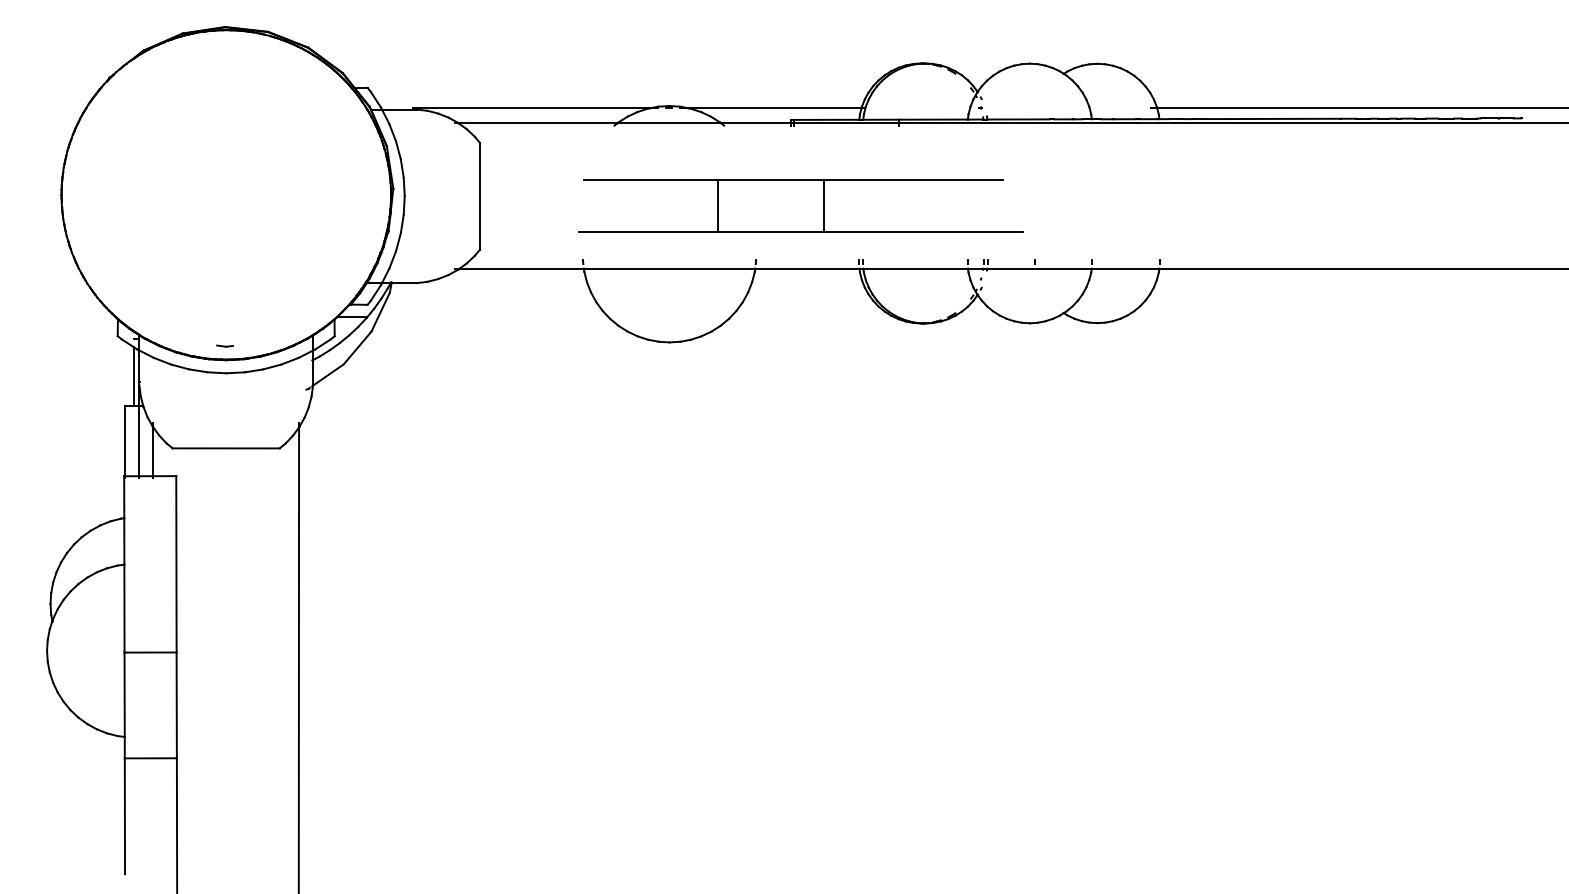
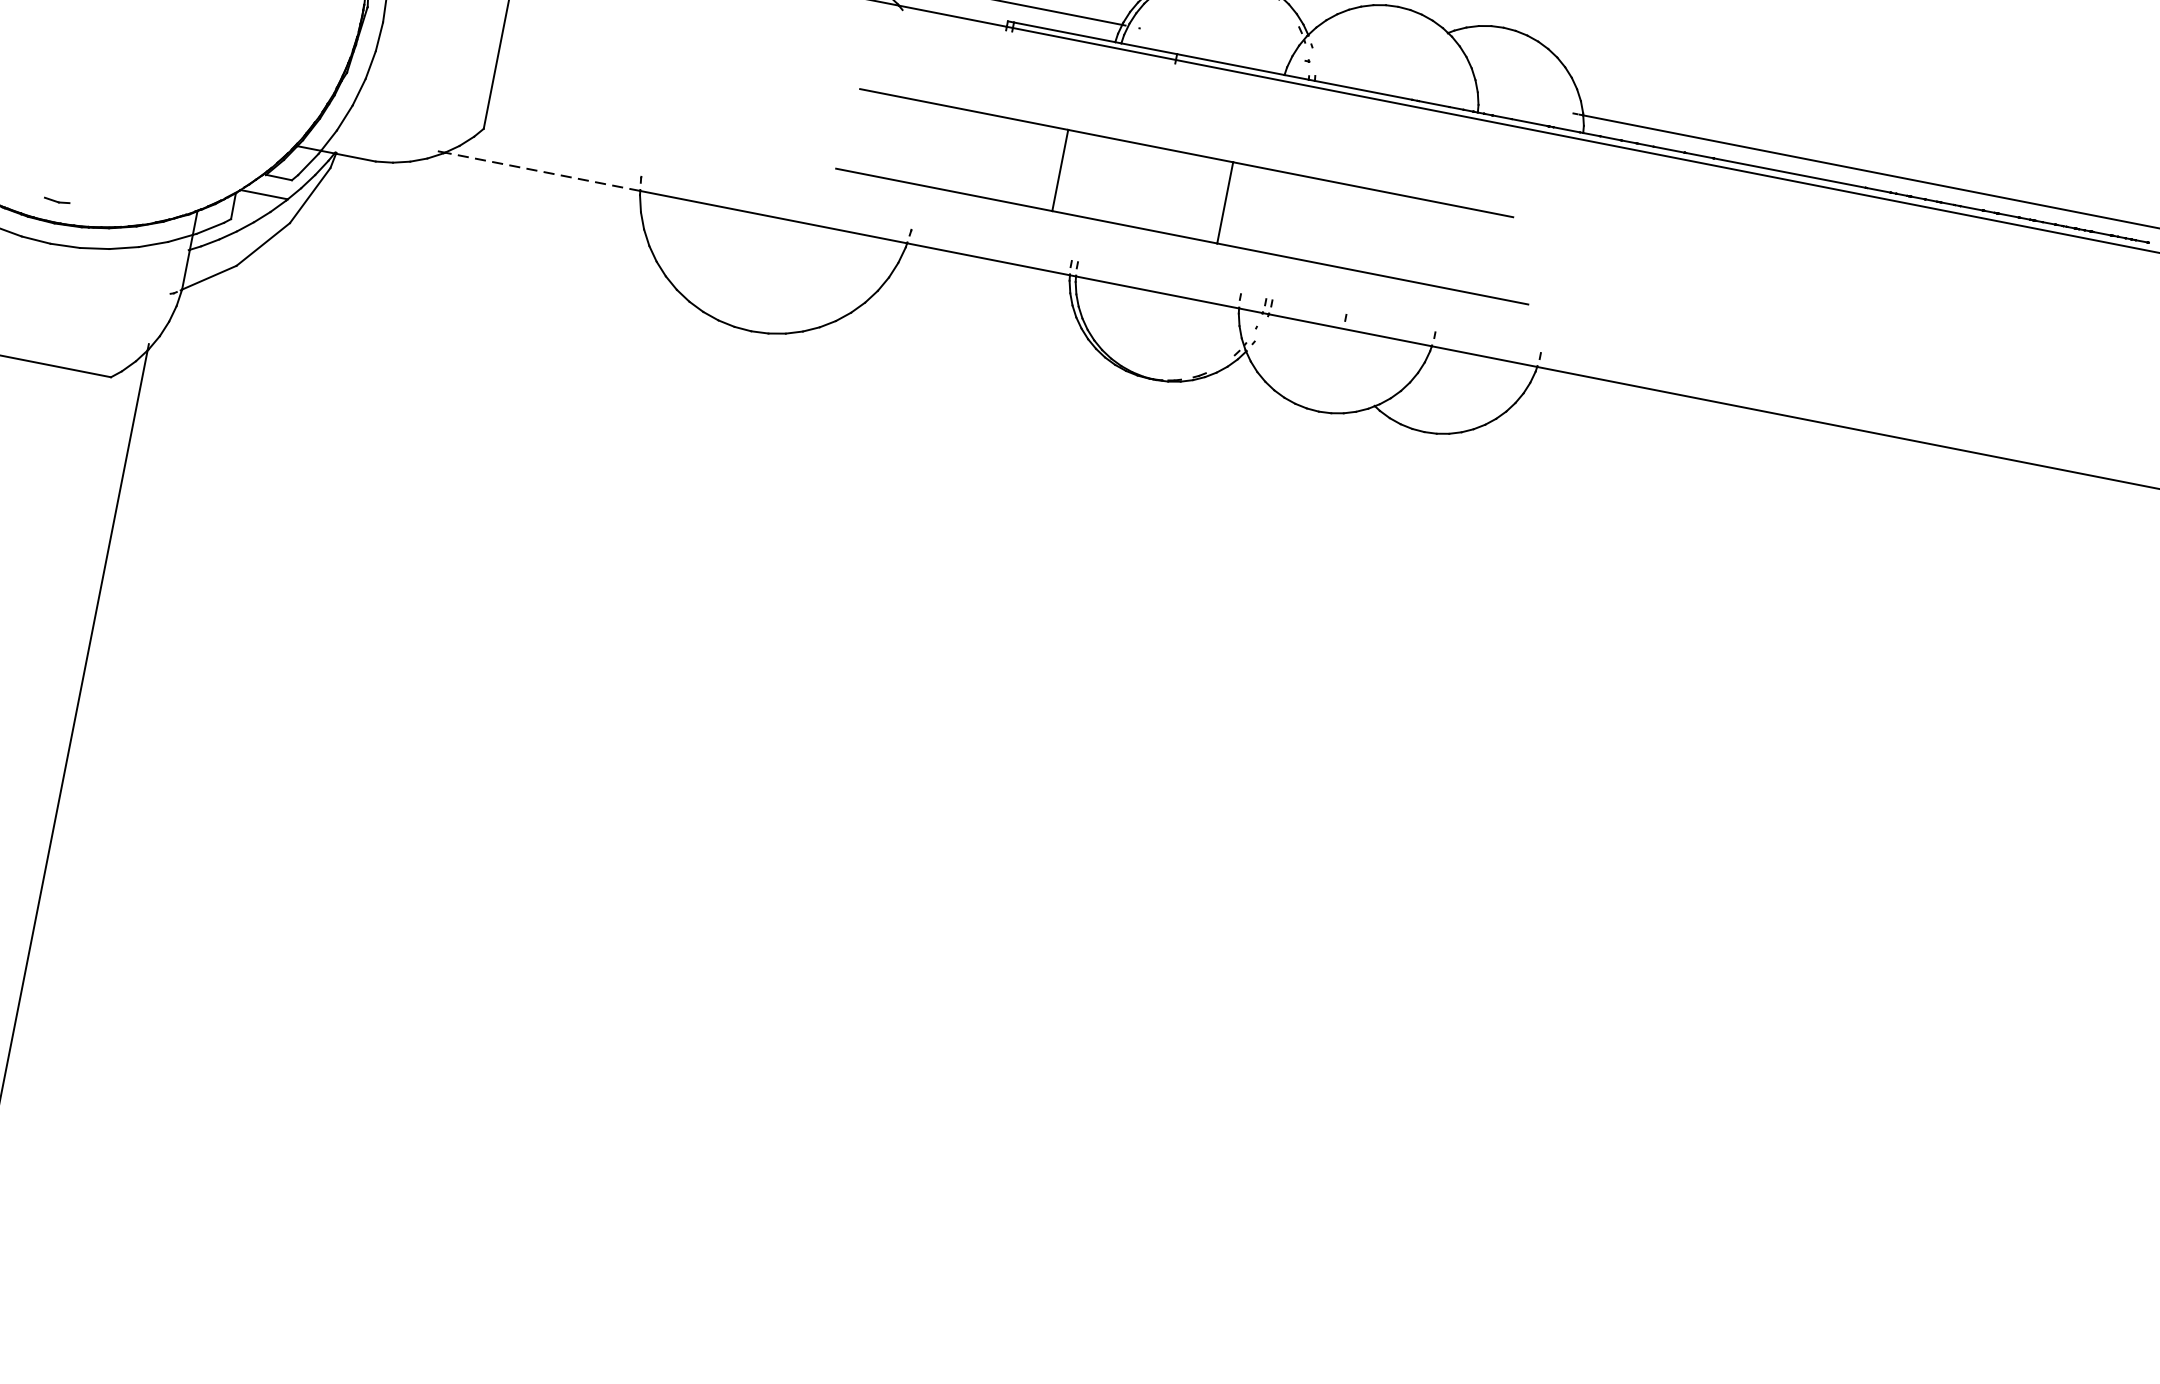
part: (800, 205) -> (1189, 195), moved
line: (521, 269) -> (542, 172), solid -> dashed

